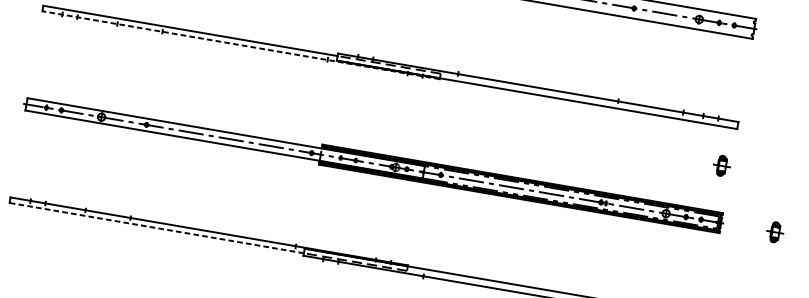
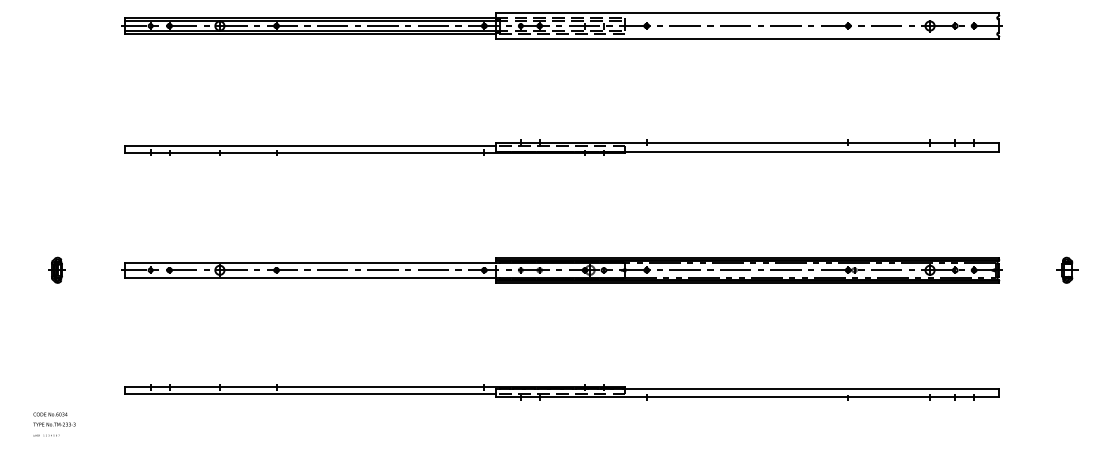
line: (241, 45) -> (375, 153), dashed -> solid
part: (722, 165) -> (988, 199), removed
line: (156, 228) -> (310, 394), dashed -> solid

